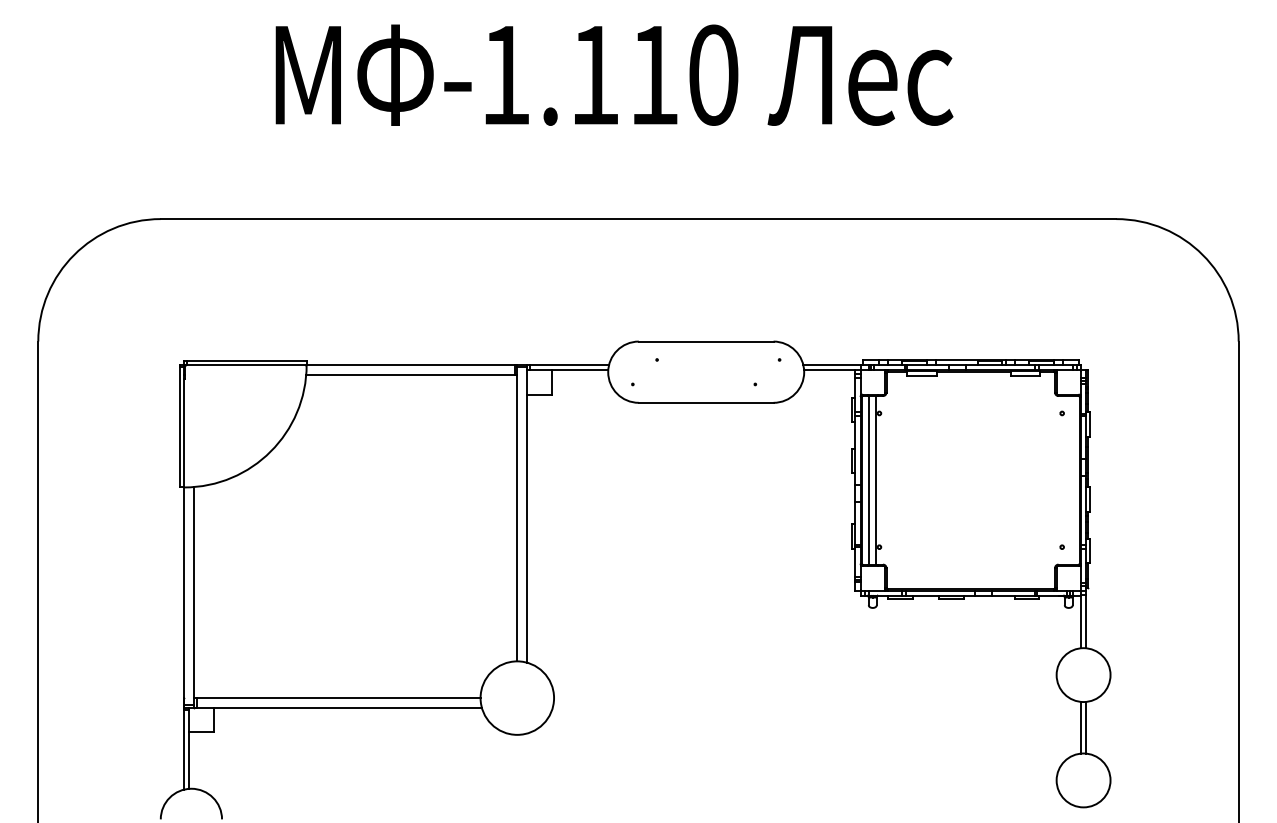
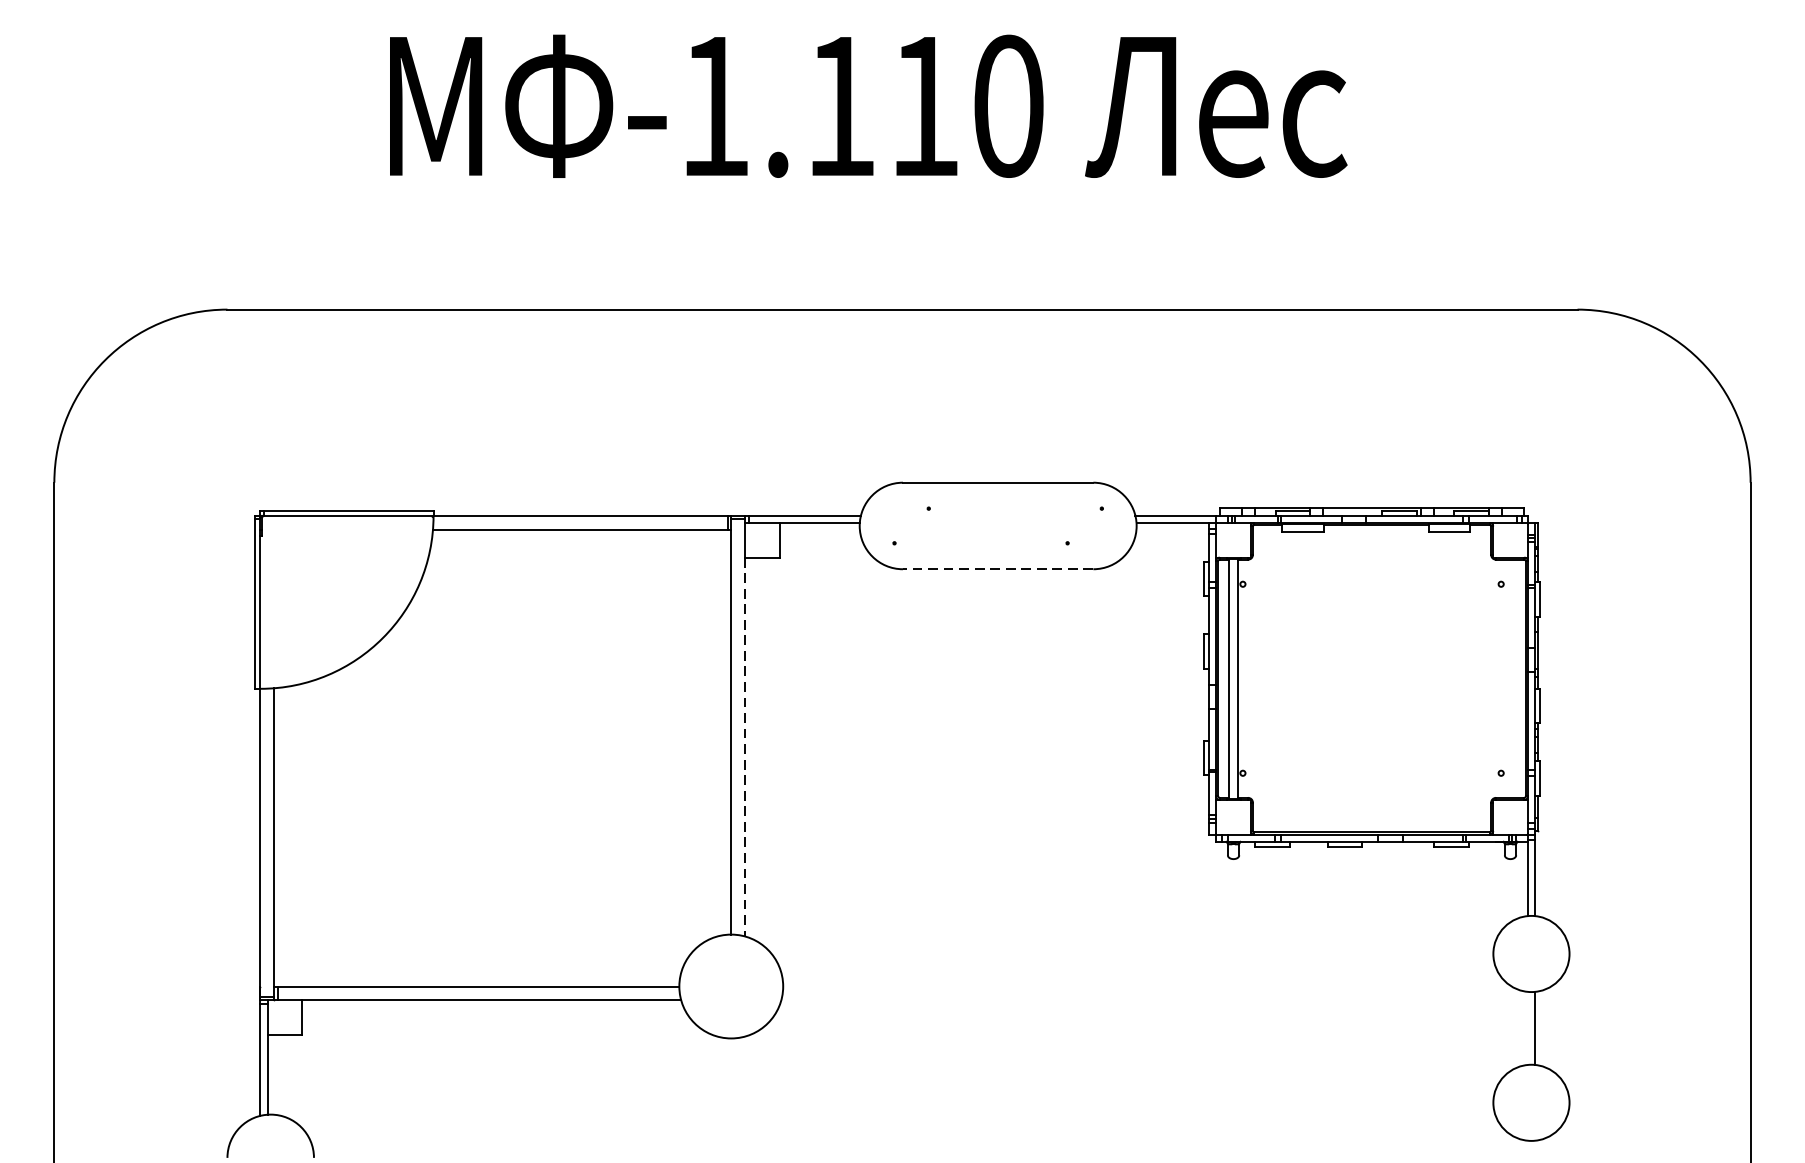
line: (705, 402) -> (997, 568), solid -> dashed
line: (527, 529) -> (745, 748), solid -> dashed
line: (1081, 727) -> (1528, 1028), removed

